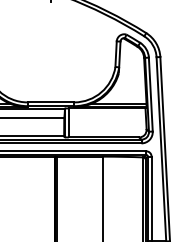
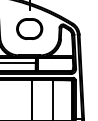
part: (50, 43) -> (29, 28), added

